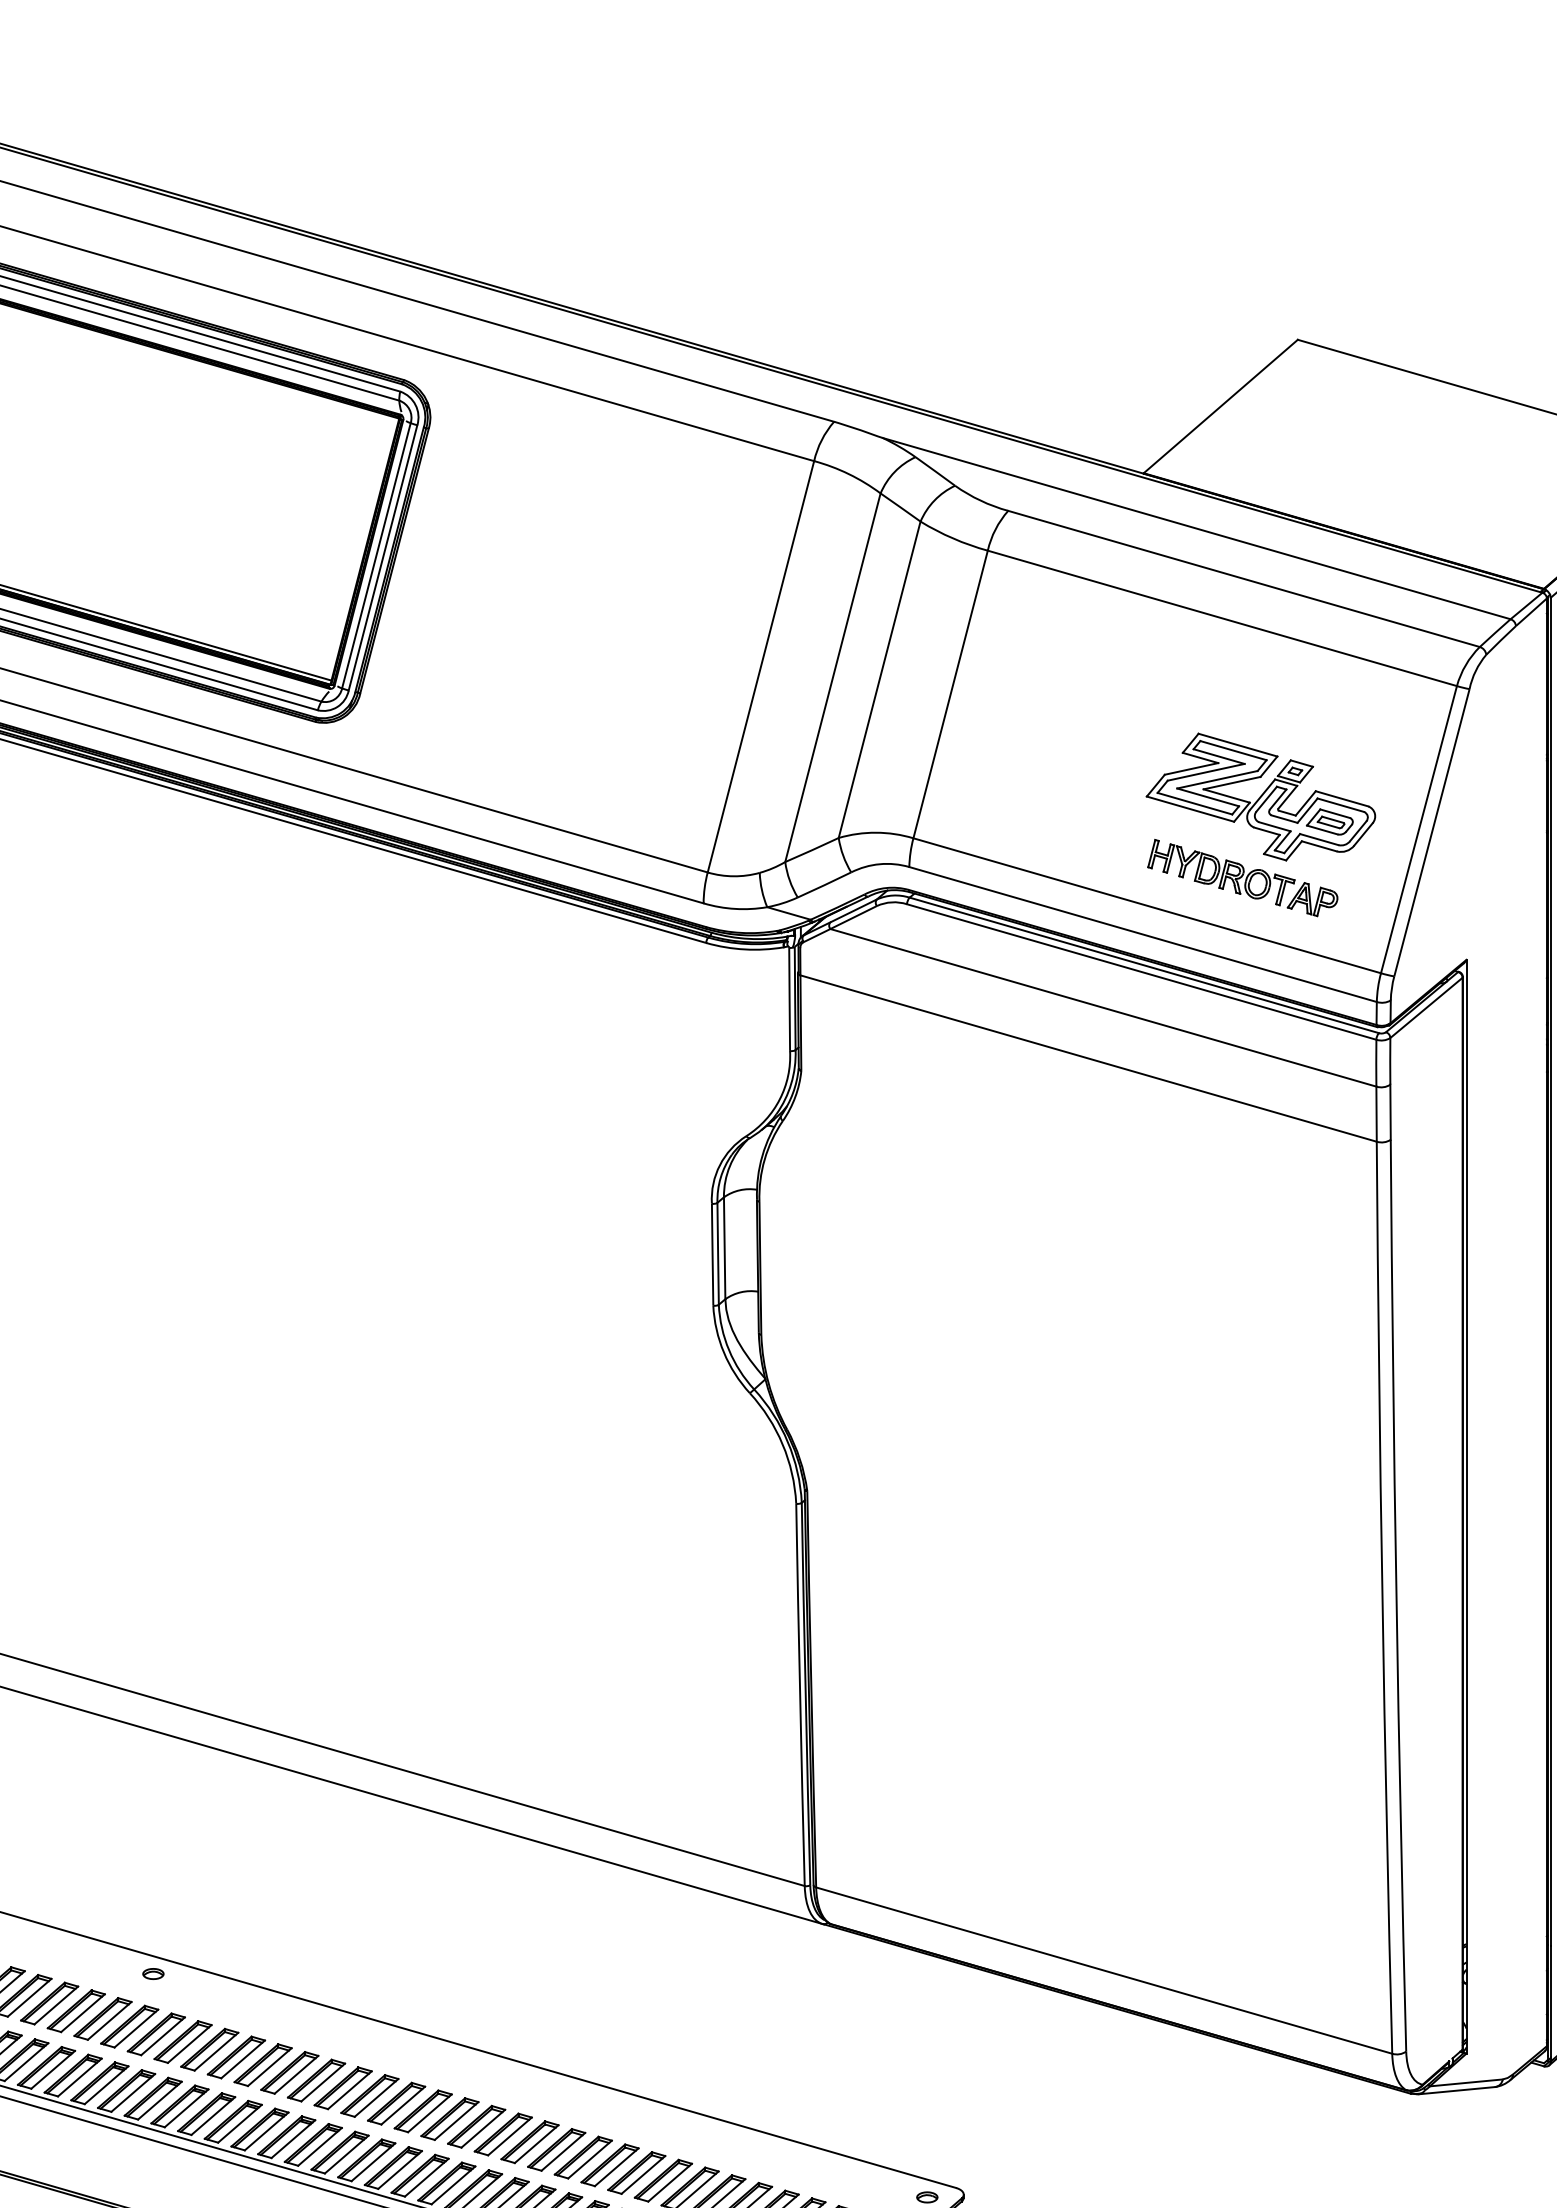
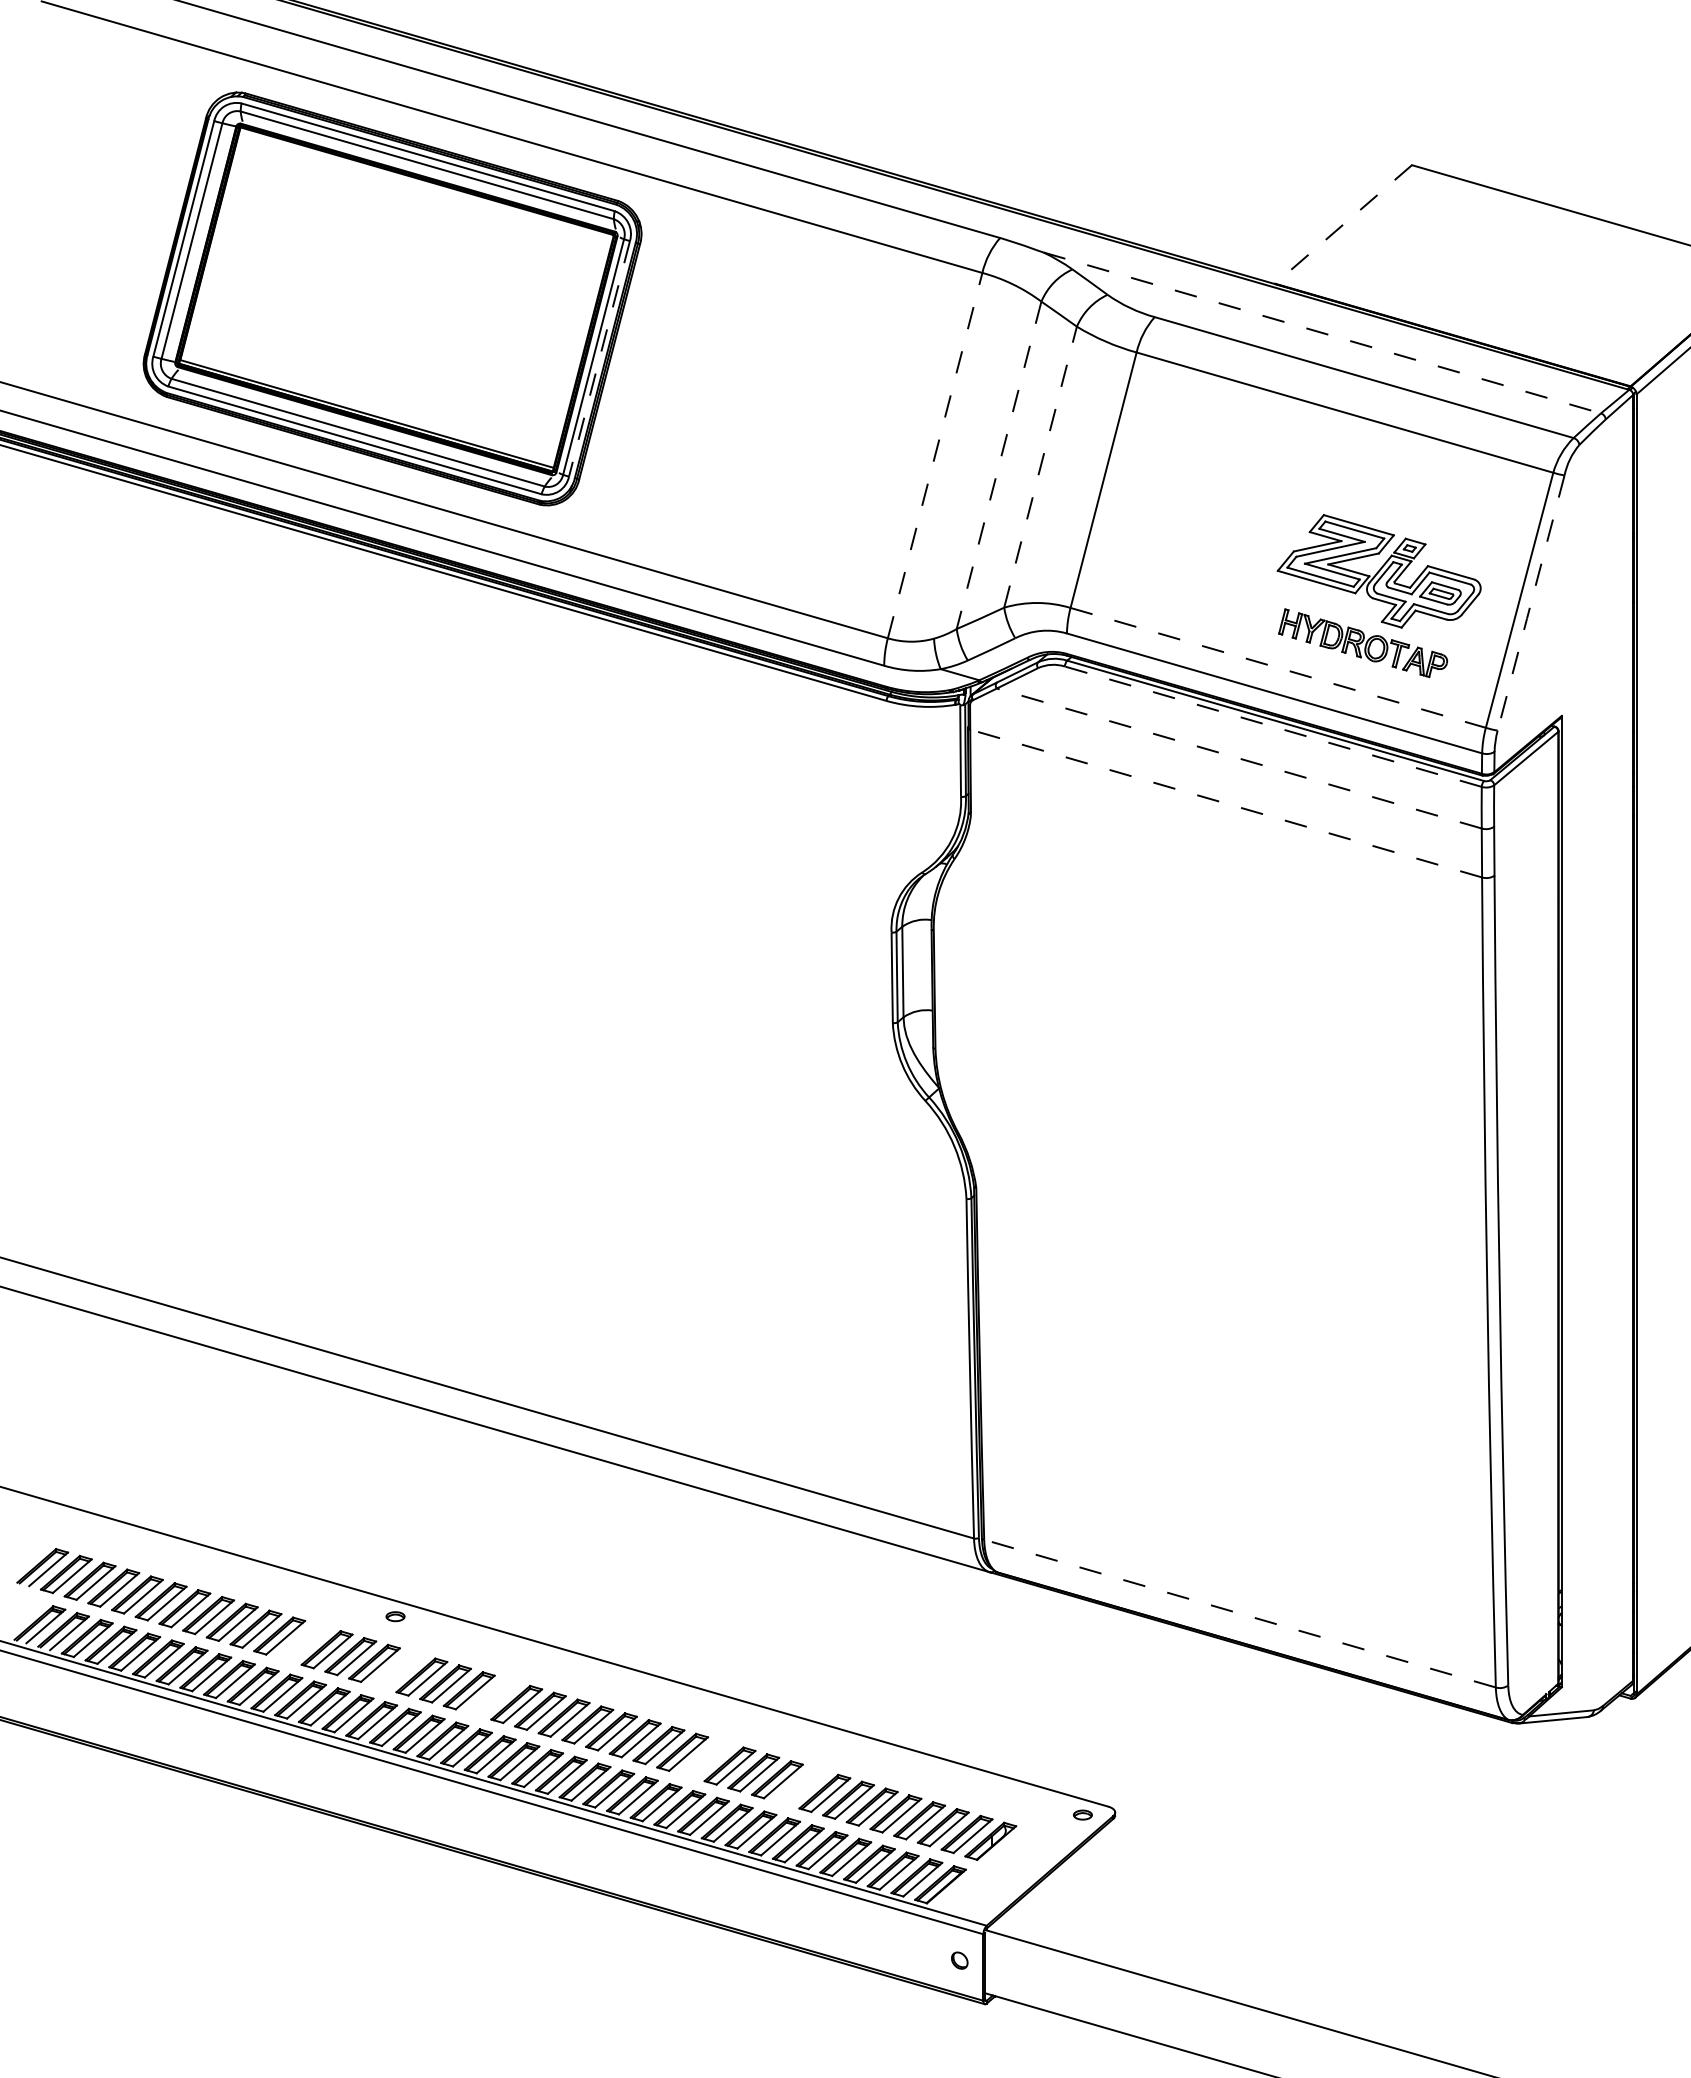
line: (1220, 406) -> (1343, 224), solid -> dashed
line: (1197, 529) -> (1322, 333), solid -> dashed
line: (383, 557) -> (599, 358), solid -> dashed
line: (761, 666) -> (935, 455), solid -> dashed
line: (832, 677) -> (998, 465), solid -> dashed
line: (879, 679) -> (1040, 466), solid -> dashed
line: (1431, 833) -> (1530, 603), solid -> dashed
line: (1147, 906) -> (1278, 668), solid -> dashed
line: (1141, 971) -> (1273, 726), solid -> dashed
line: (1102, 1007) -> (1238, 758), solid -> dashed
line: (1087, 1058) -> (1225, 803), solid -> dashed
line: (1103, 1970) -> (1239, 1613), solid -> dashed
part: (49, 2003) -> (303, 1642), removed
part: (155, 2033) -> (397, 1669), removed
part: (262, 2065) -> (492, 1697), removed
part: (502, 2133) -> (705, 1758), removed
part: (609, 2165) -> (800, 1786), removed

